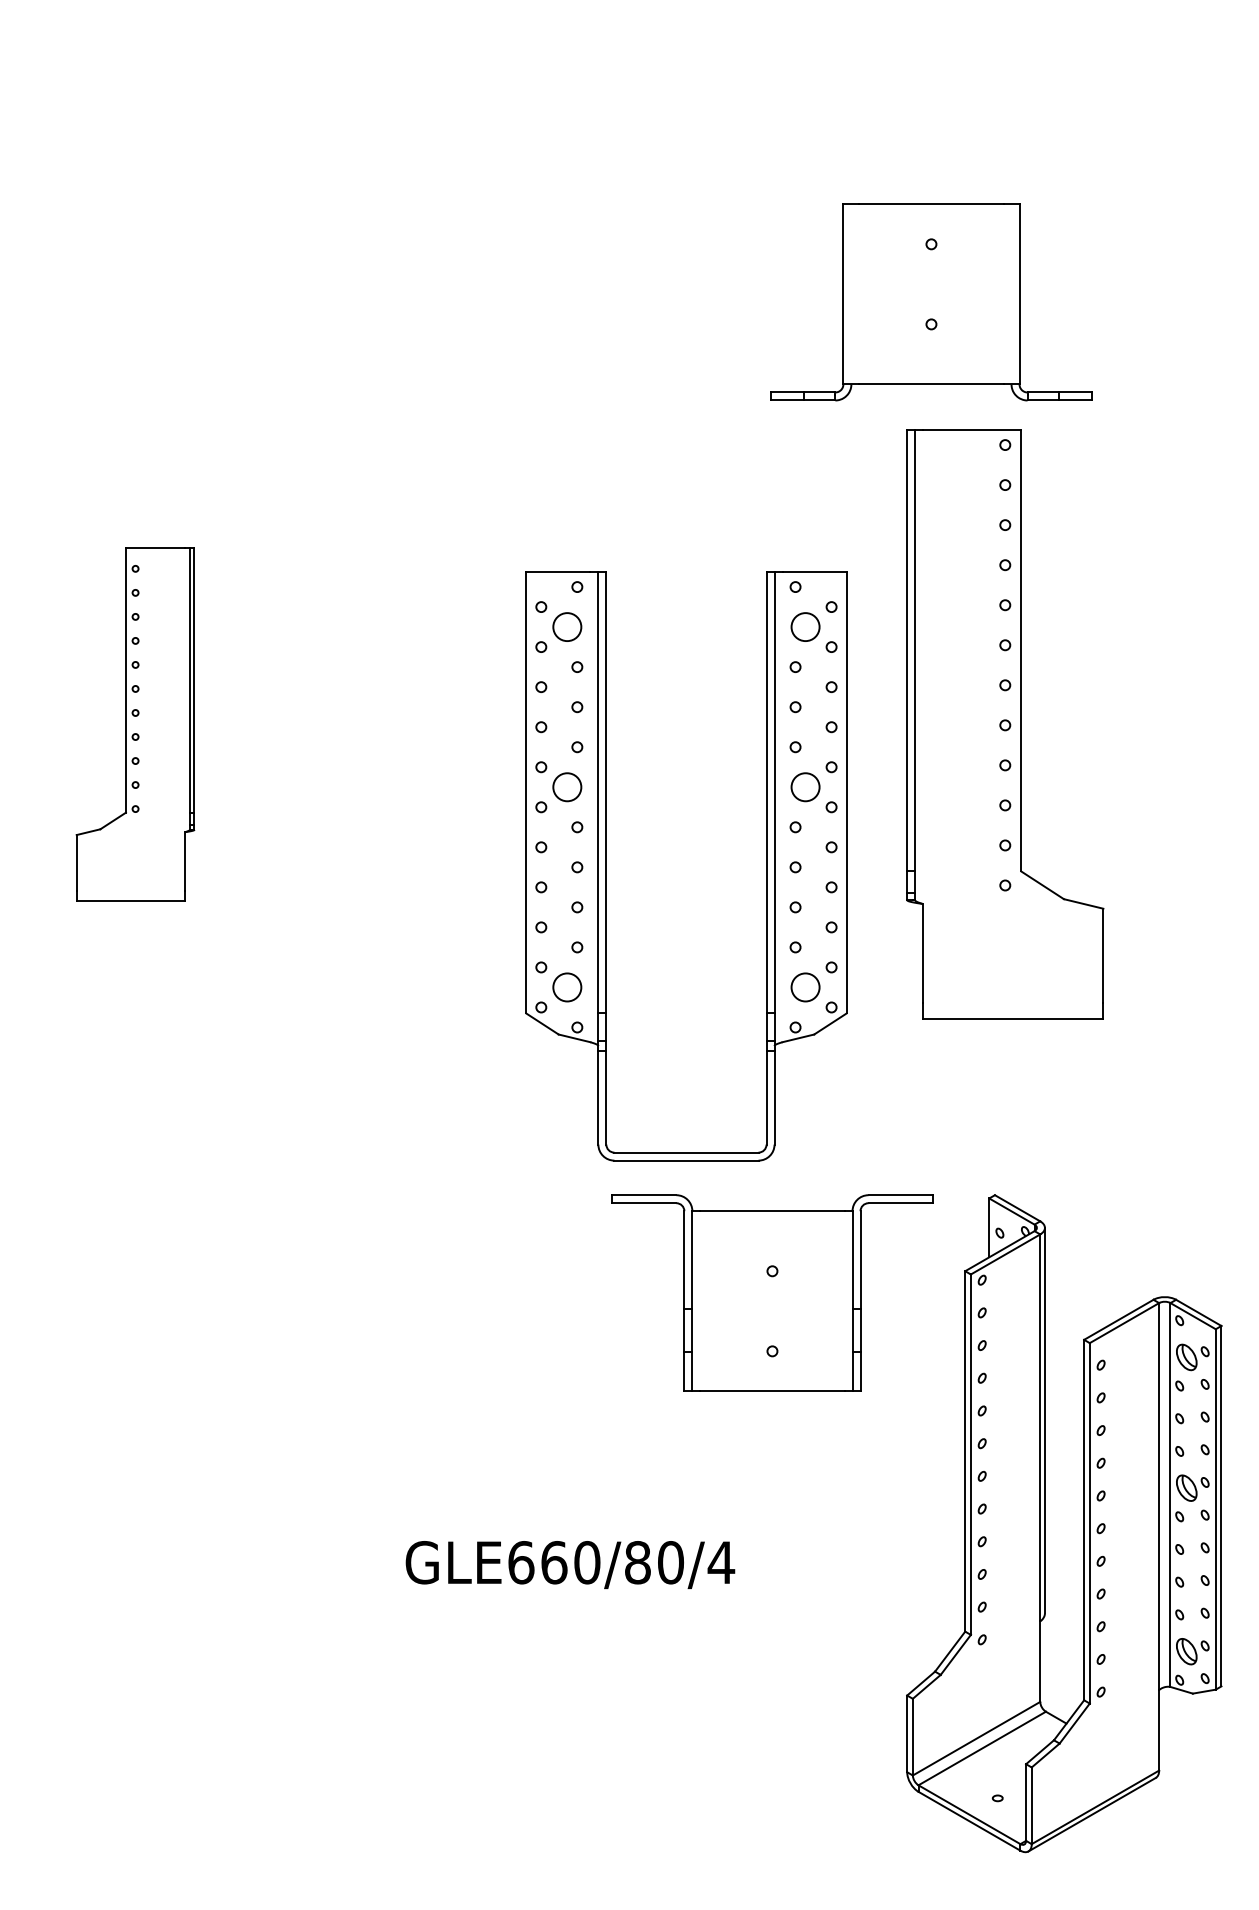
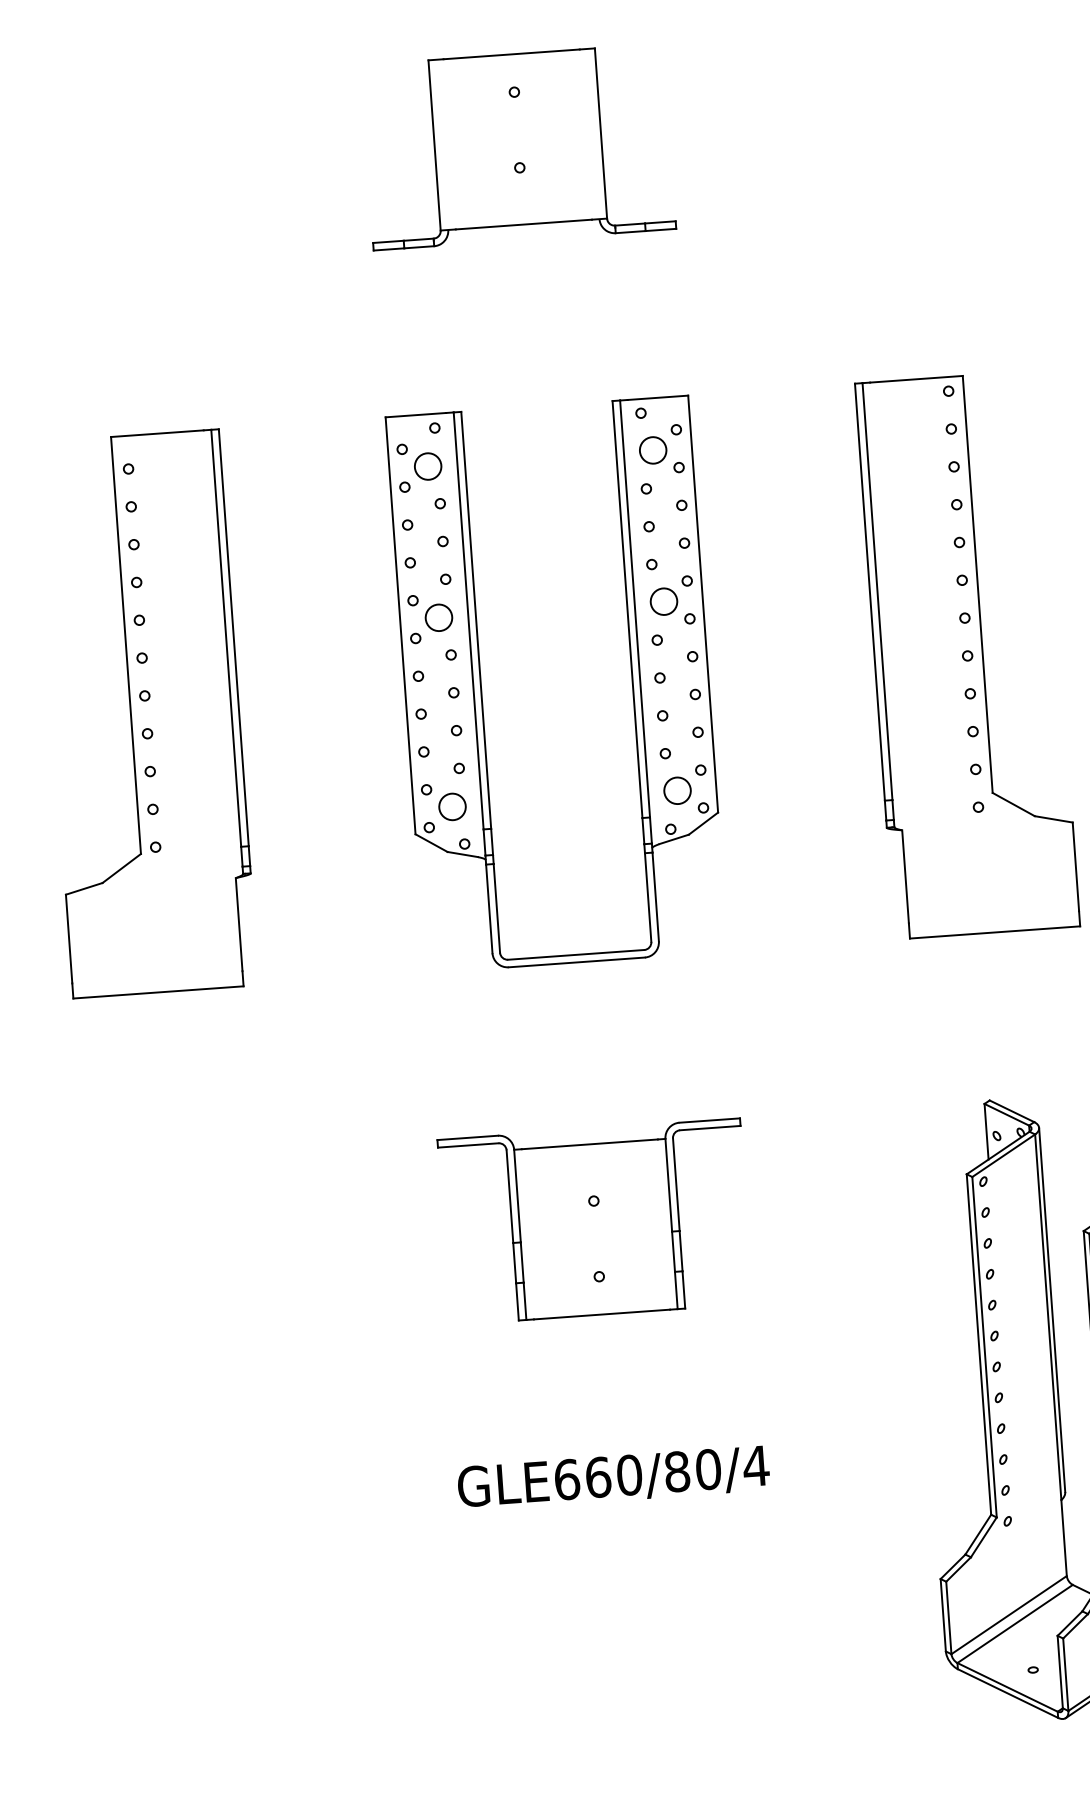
part: (931, 302) -> (518, 147), moved
part: (135, 724) -> (146, 714), size x1.67
part: (606, 866) -> (481, 690), moved
part: (772, 1292) -> (595, 1221), moved

